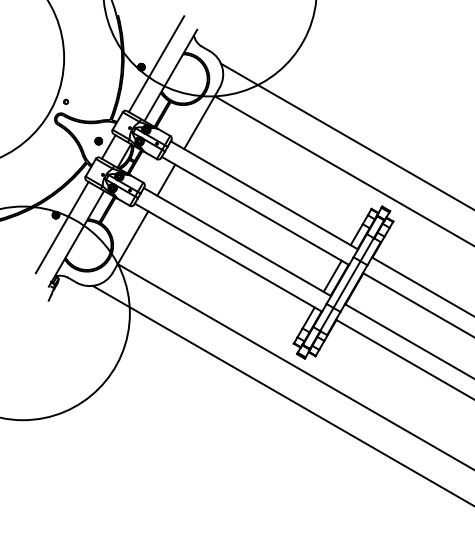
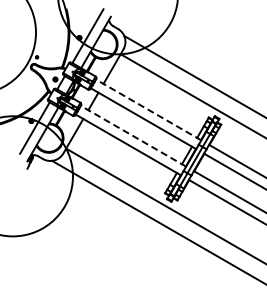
line: (264, 194) -> (148, 109), solid -> dashed
line: (237, 242) -> (133, 136), solid -> dashed

